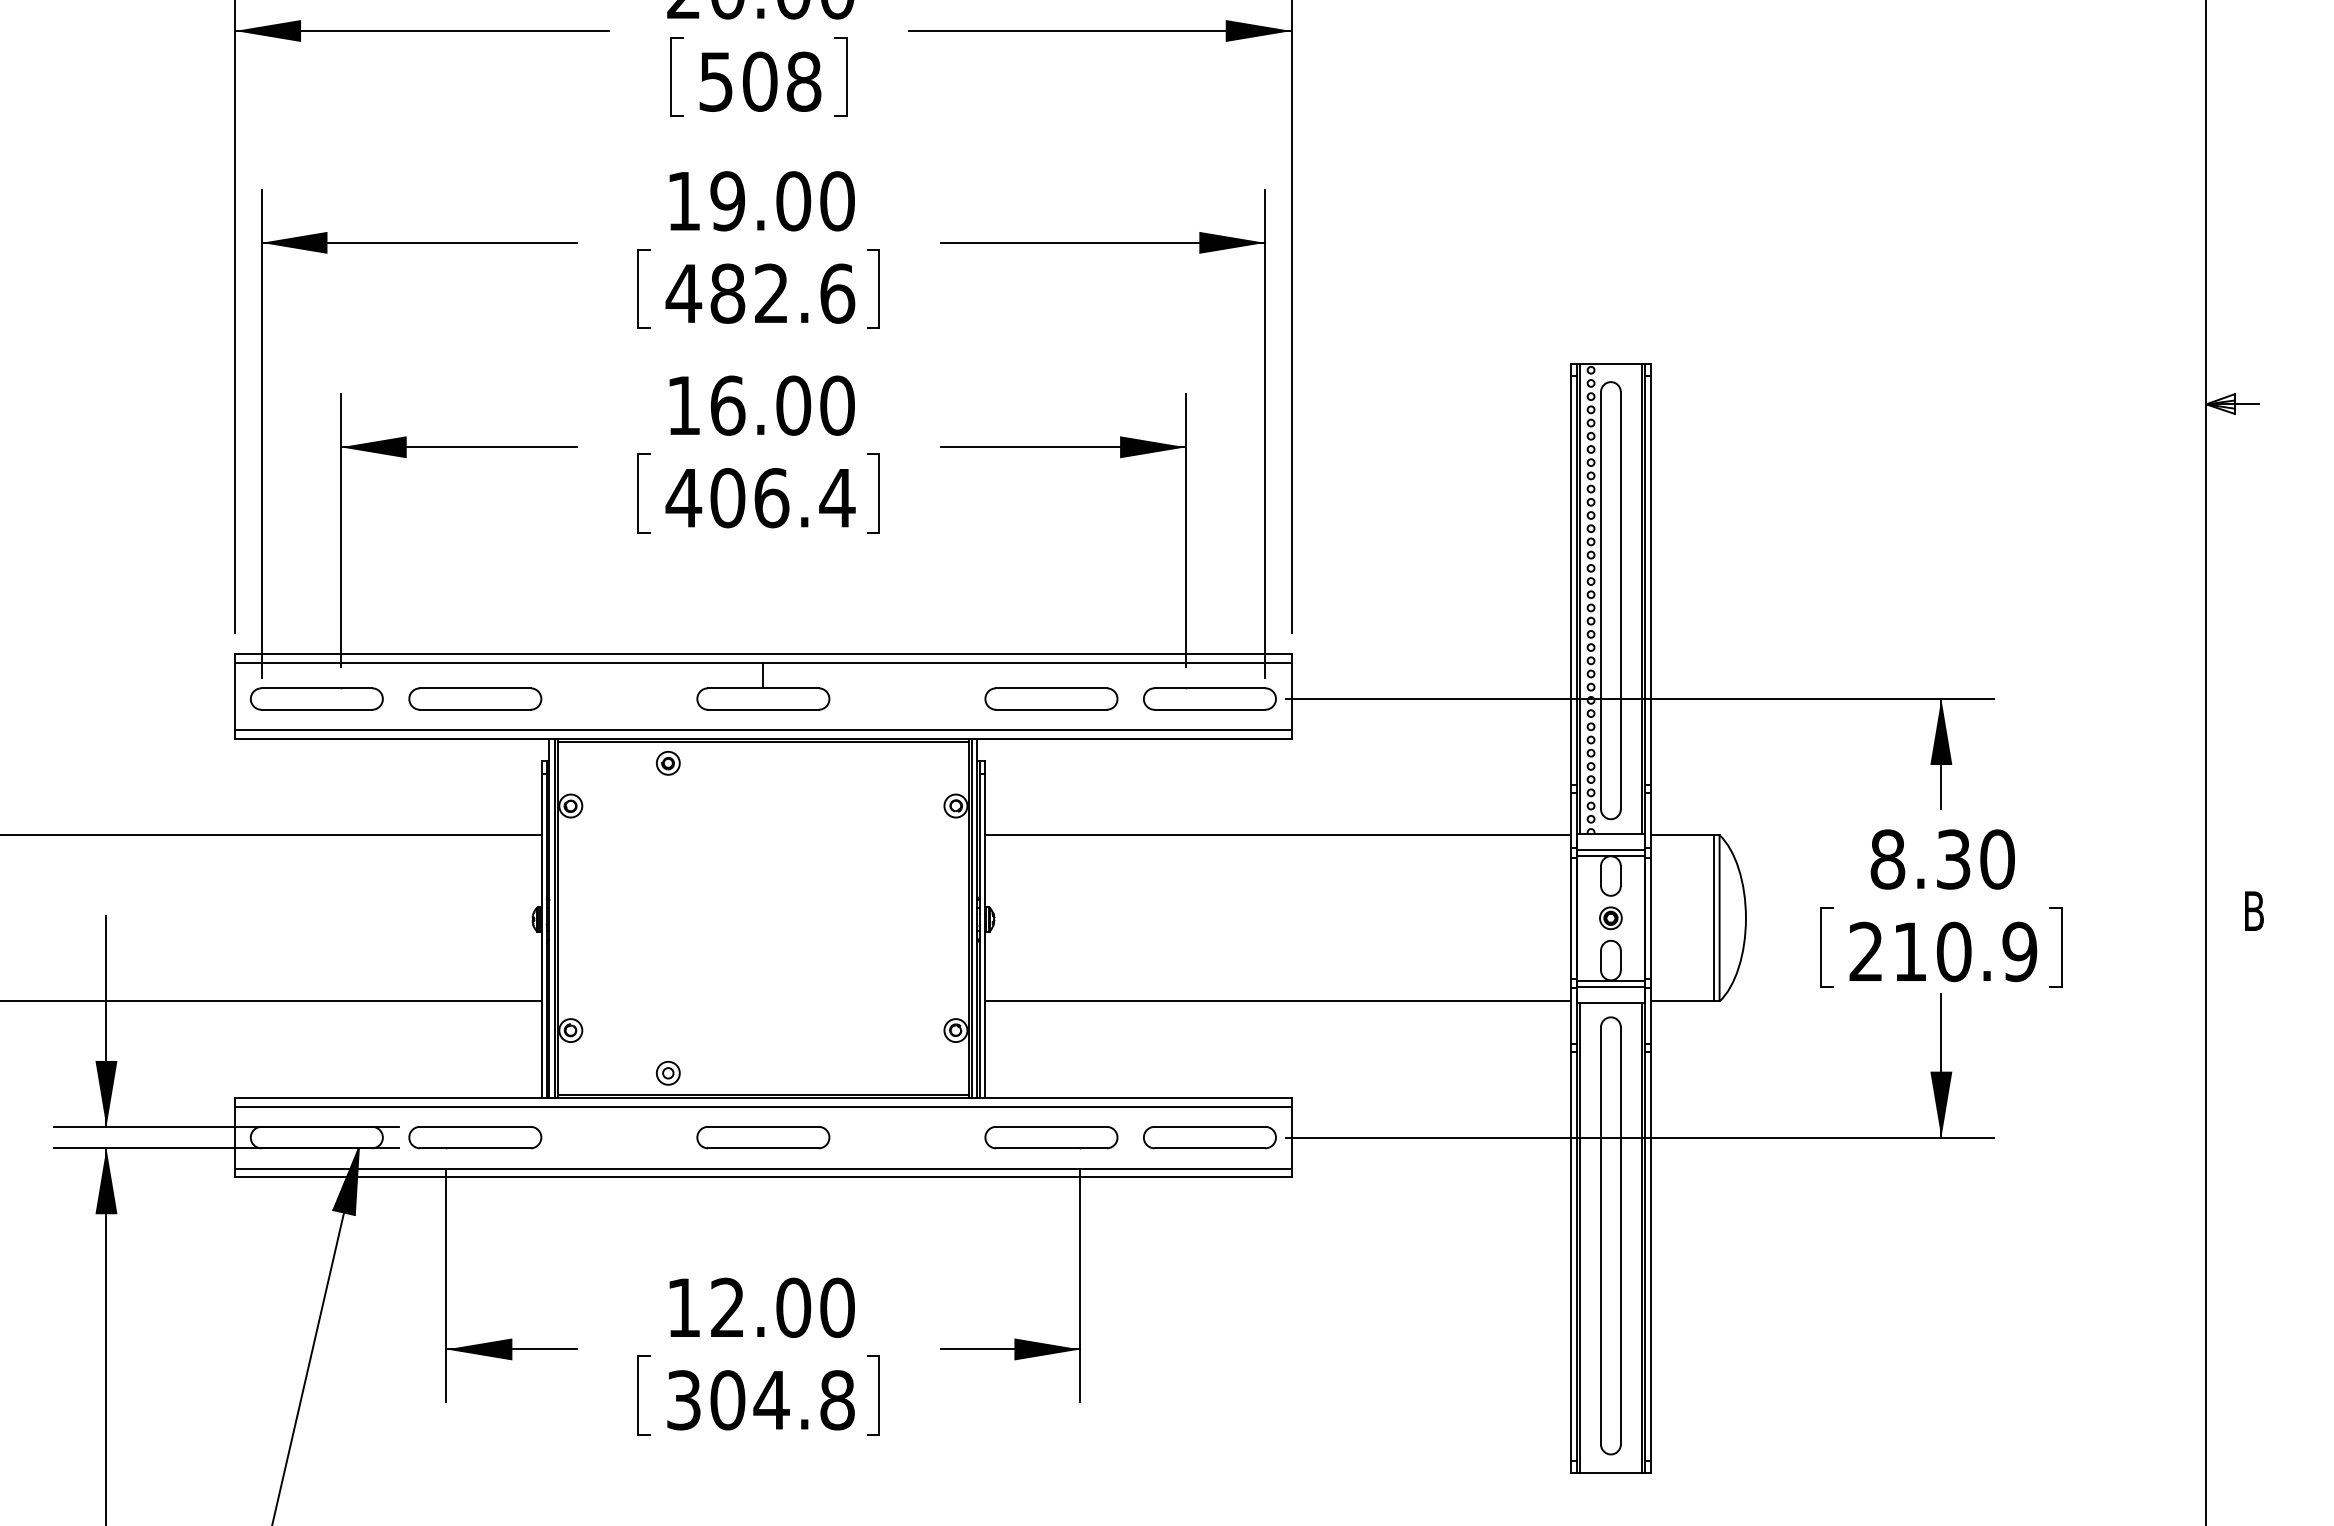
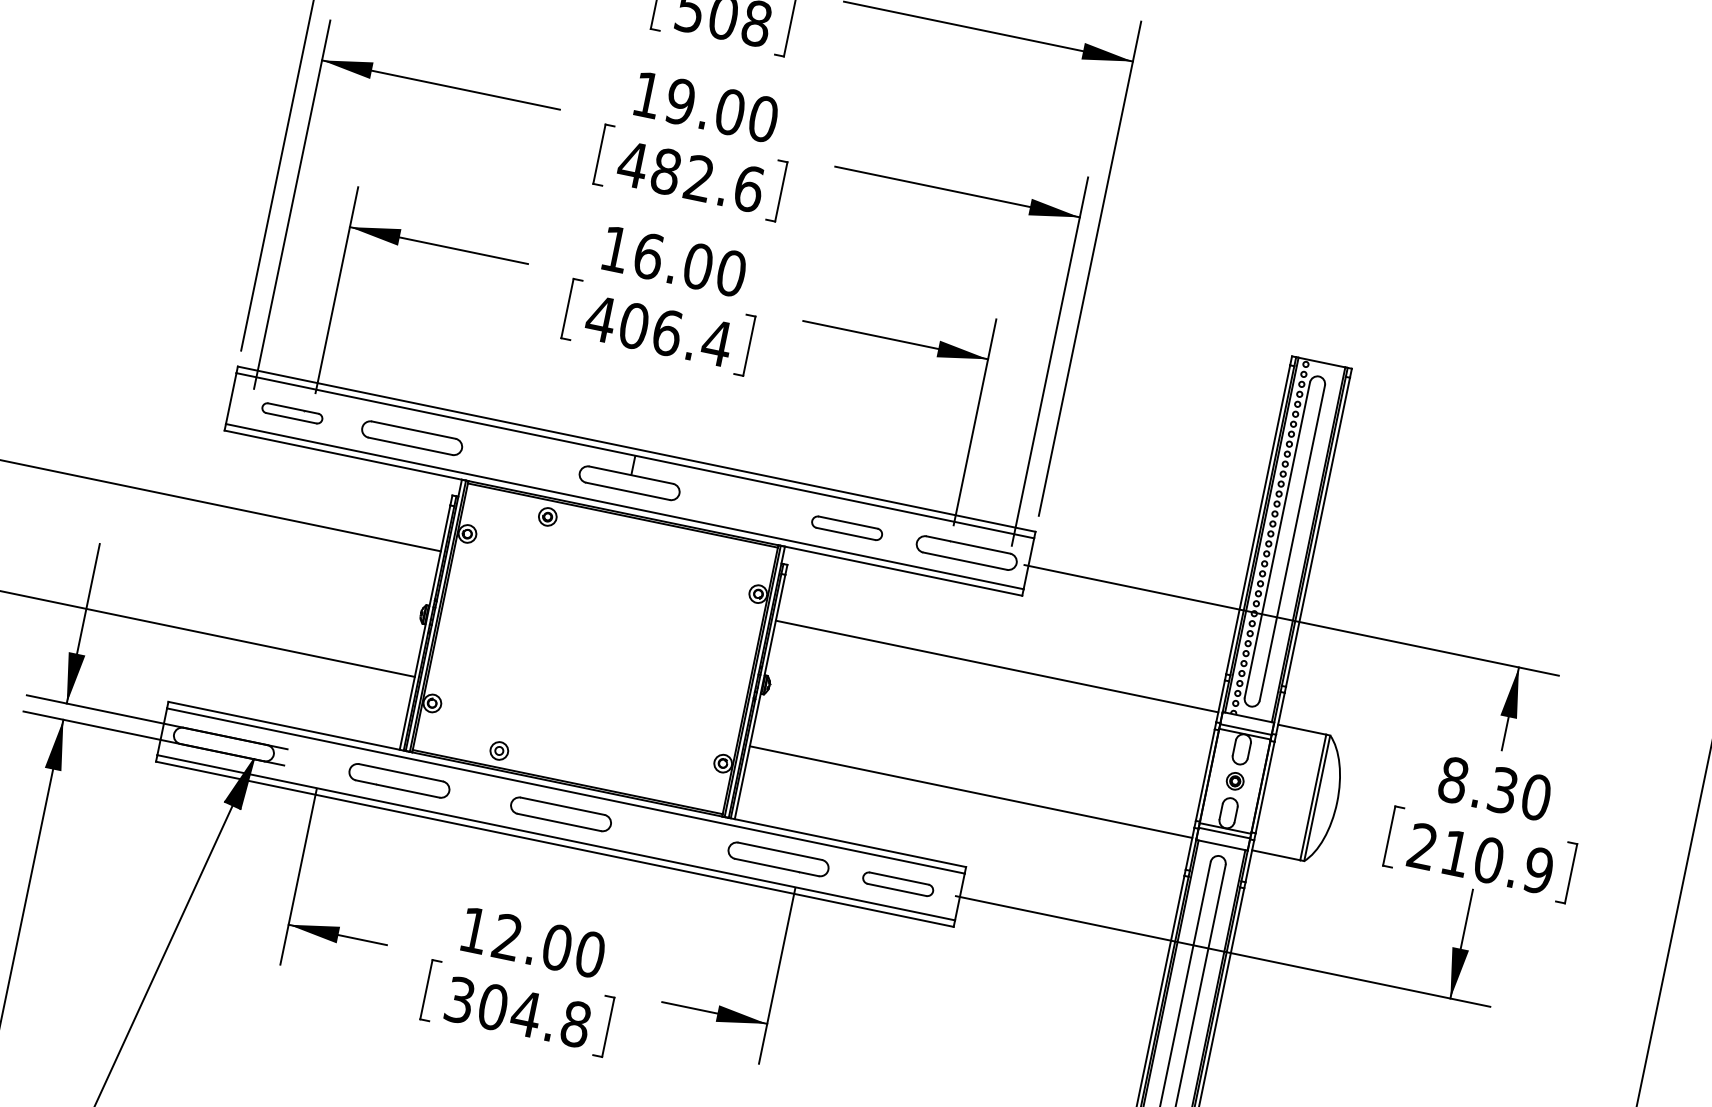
part: (316, 698) -> (292, 412), size x0.6
part: (1051, 698) -> (847, 527), size x0.7
part: (475, 1137) -> (399, 780), moved
part: (1209, 1137) -> (897, 884), size x0.7

